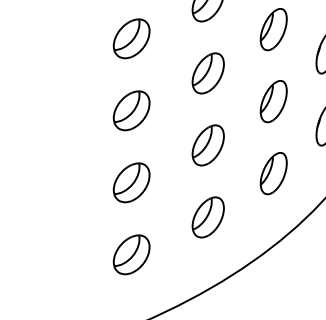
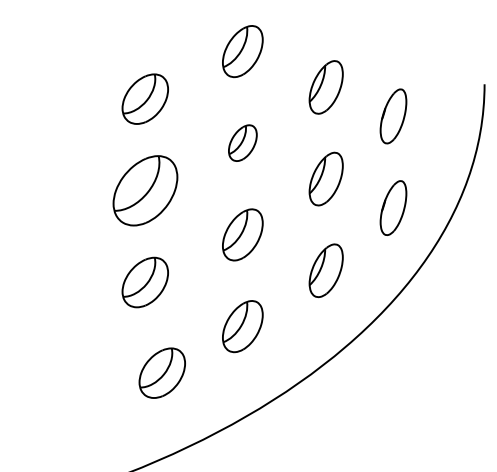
part: (208, 72) -> (242, 142), size x0.7
part: (131, 110) -> (144, 190), size x1.4
part: (131, 254) -> (161, 372), moved

